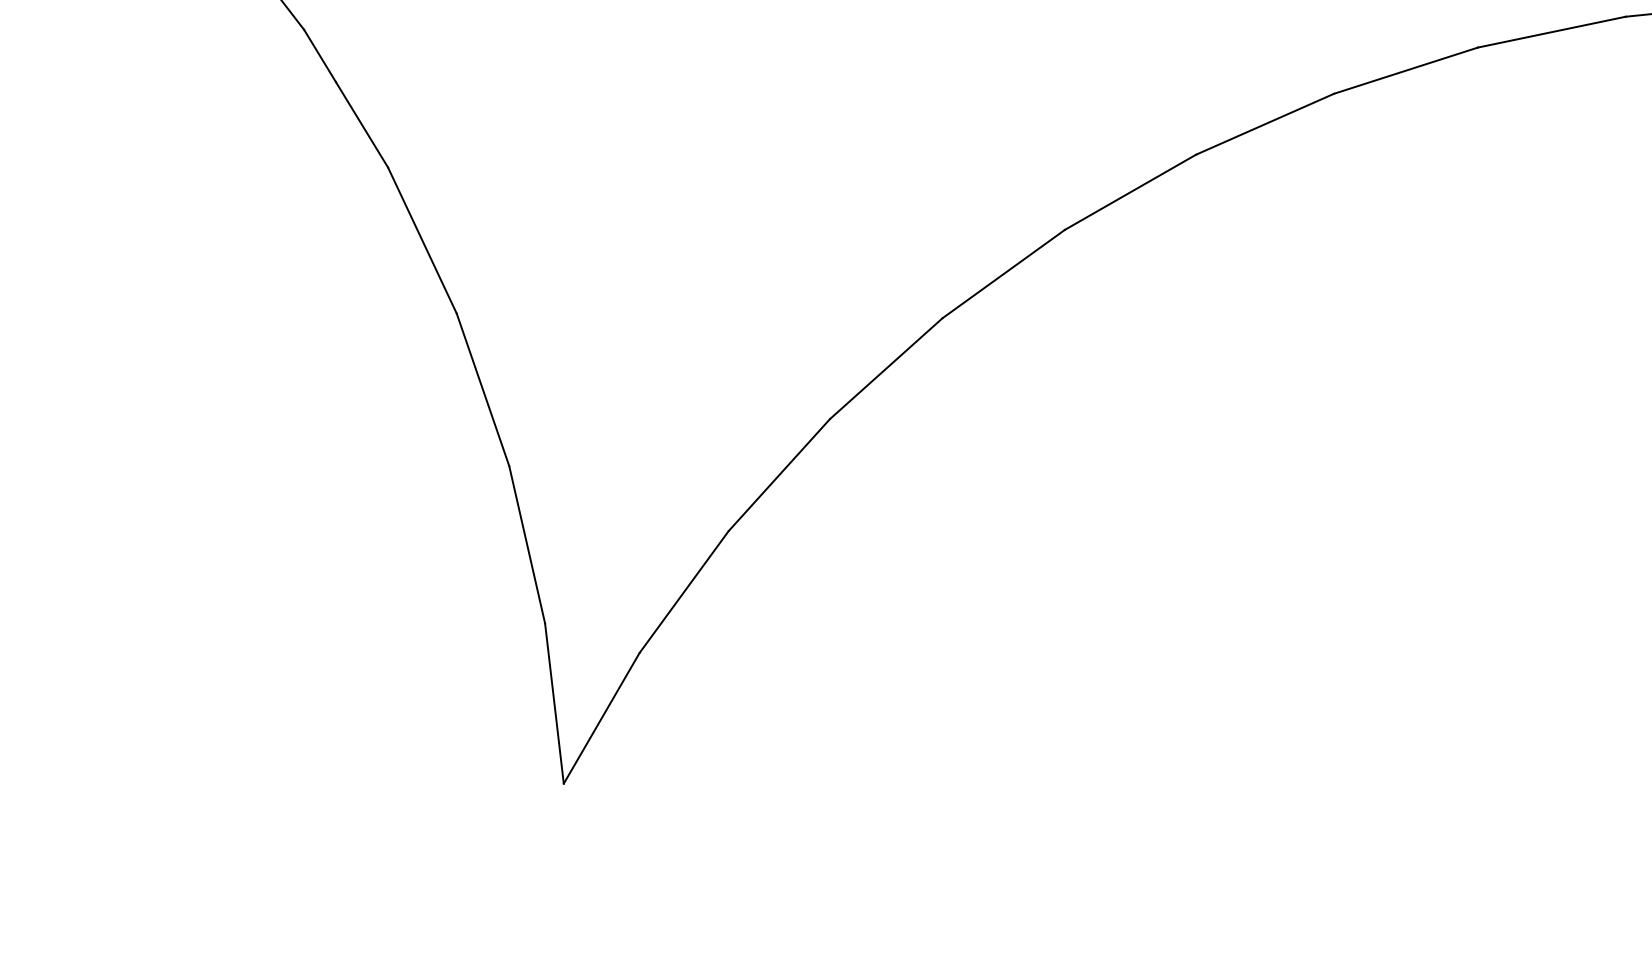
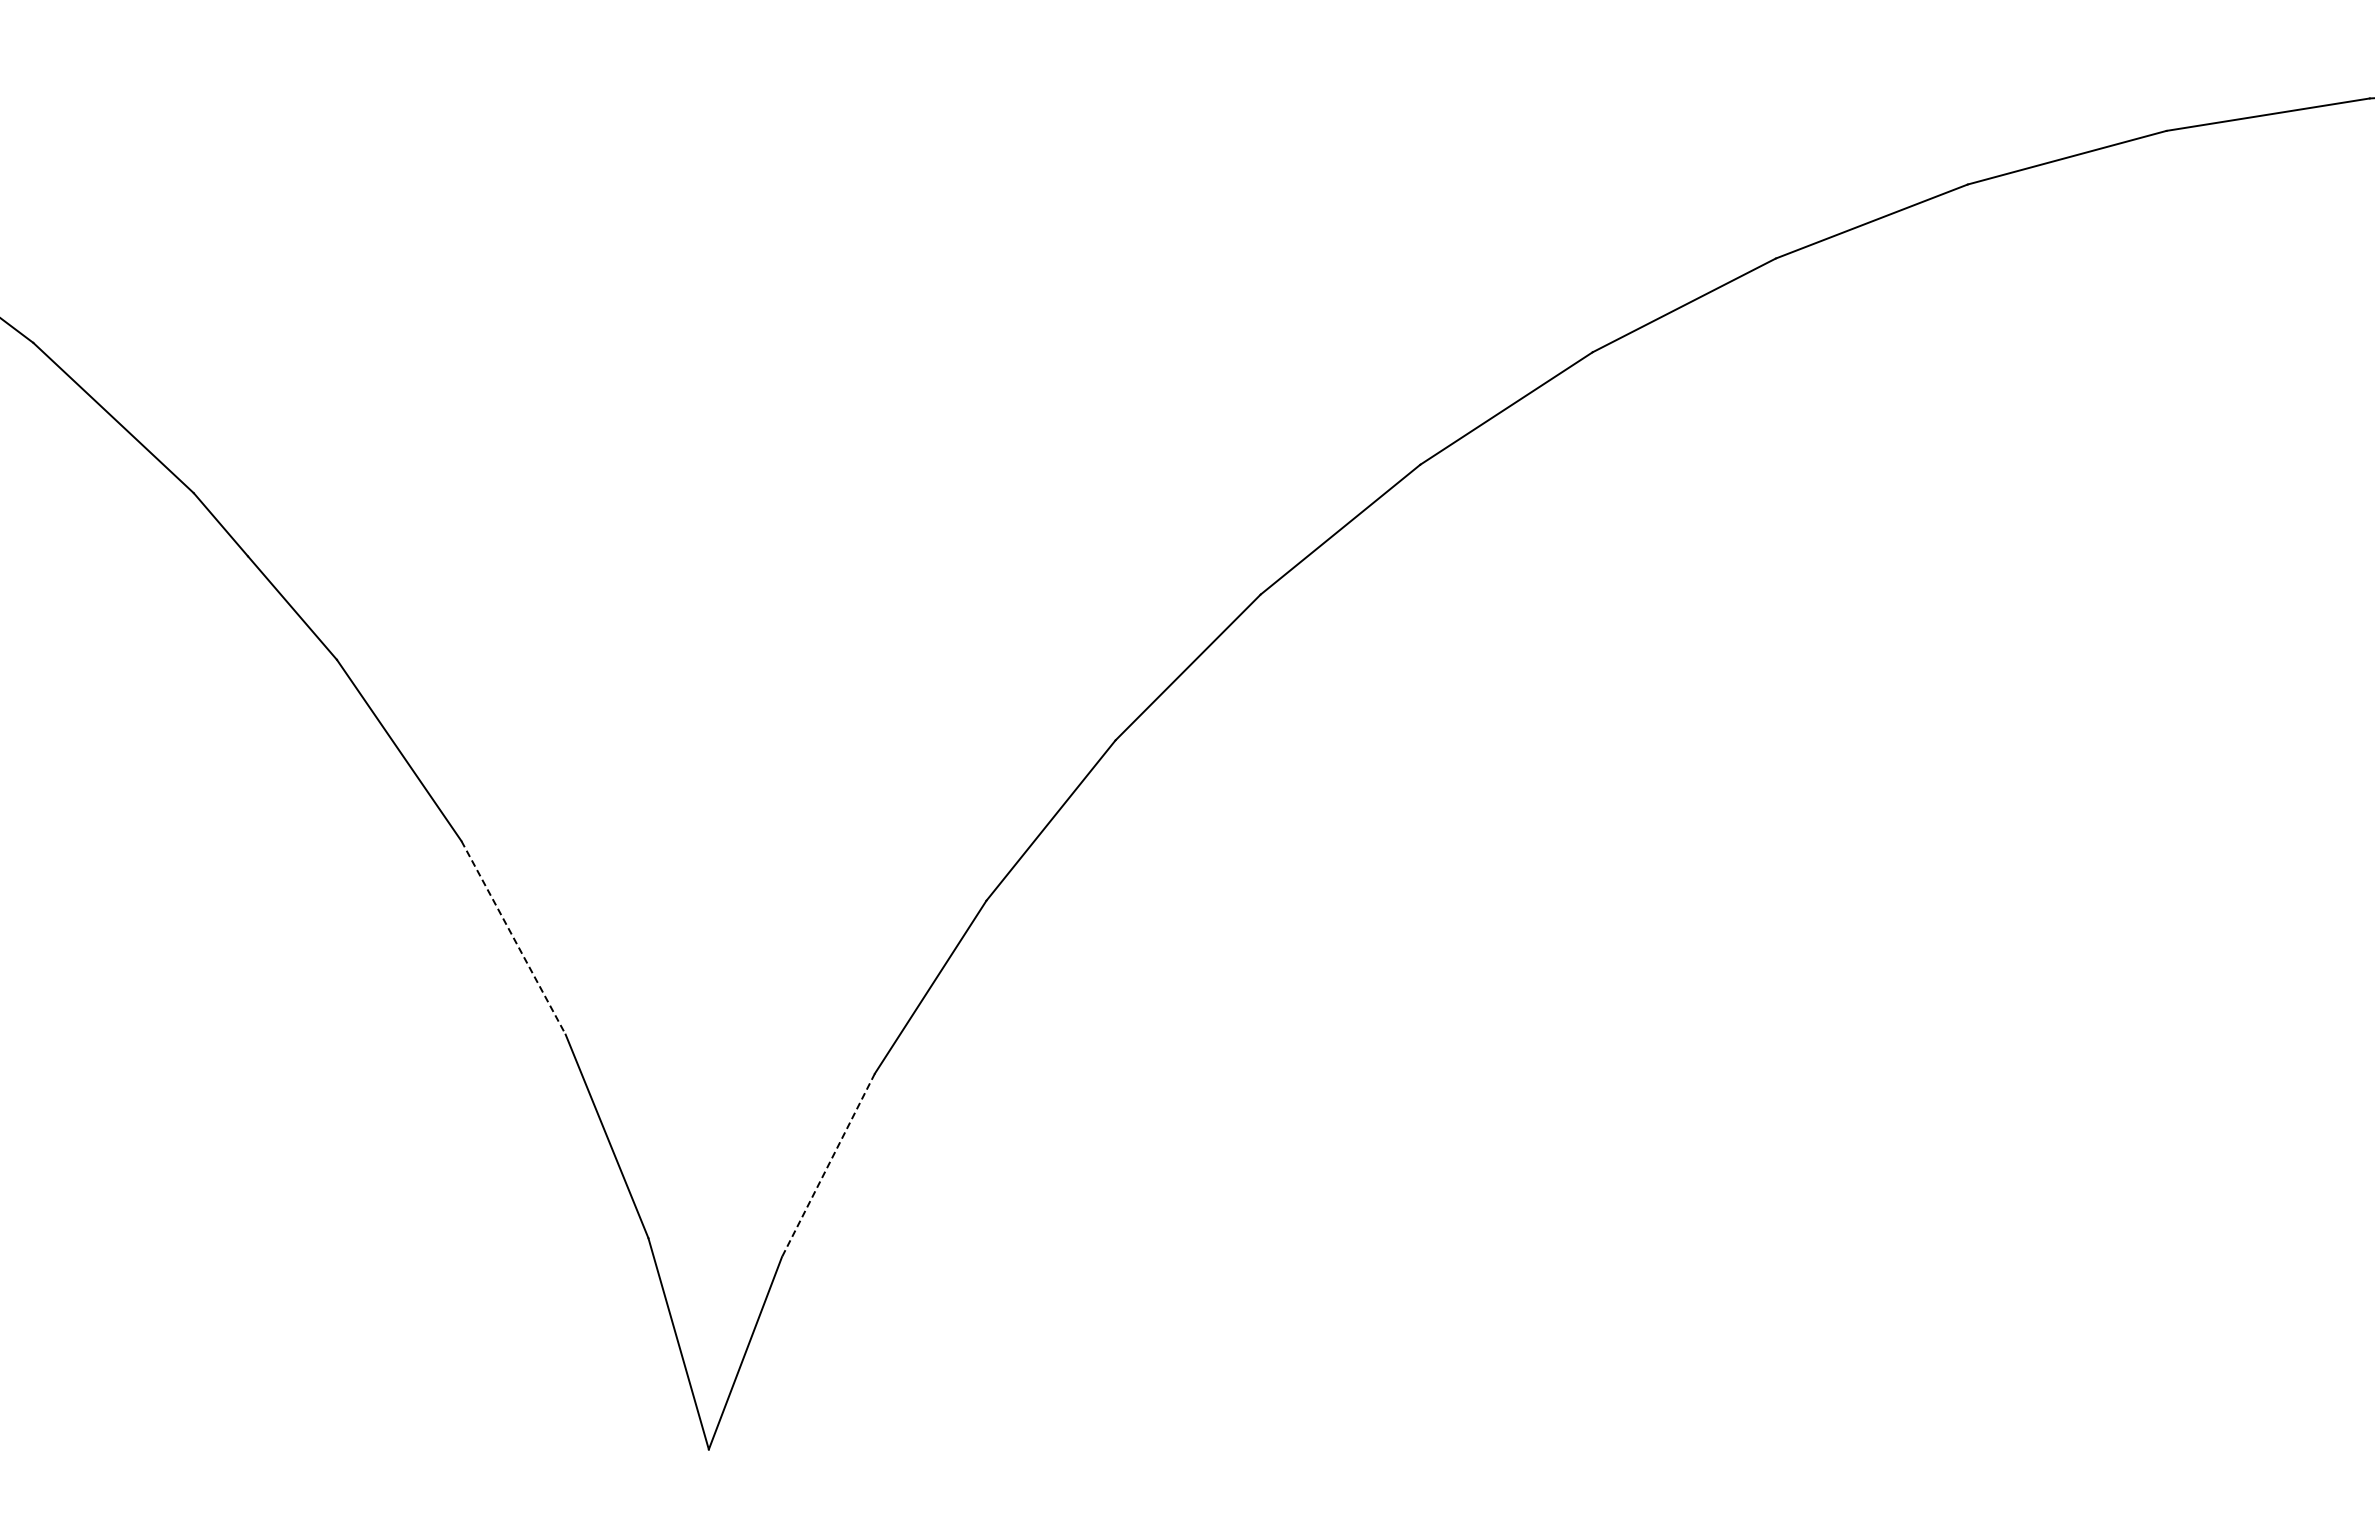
line: (483, 389) -> (513, 937), solid -> dashed
line: (684, 592) -> (828, 1165), solid -> dashed

